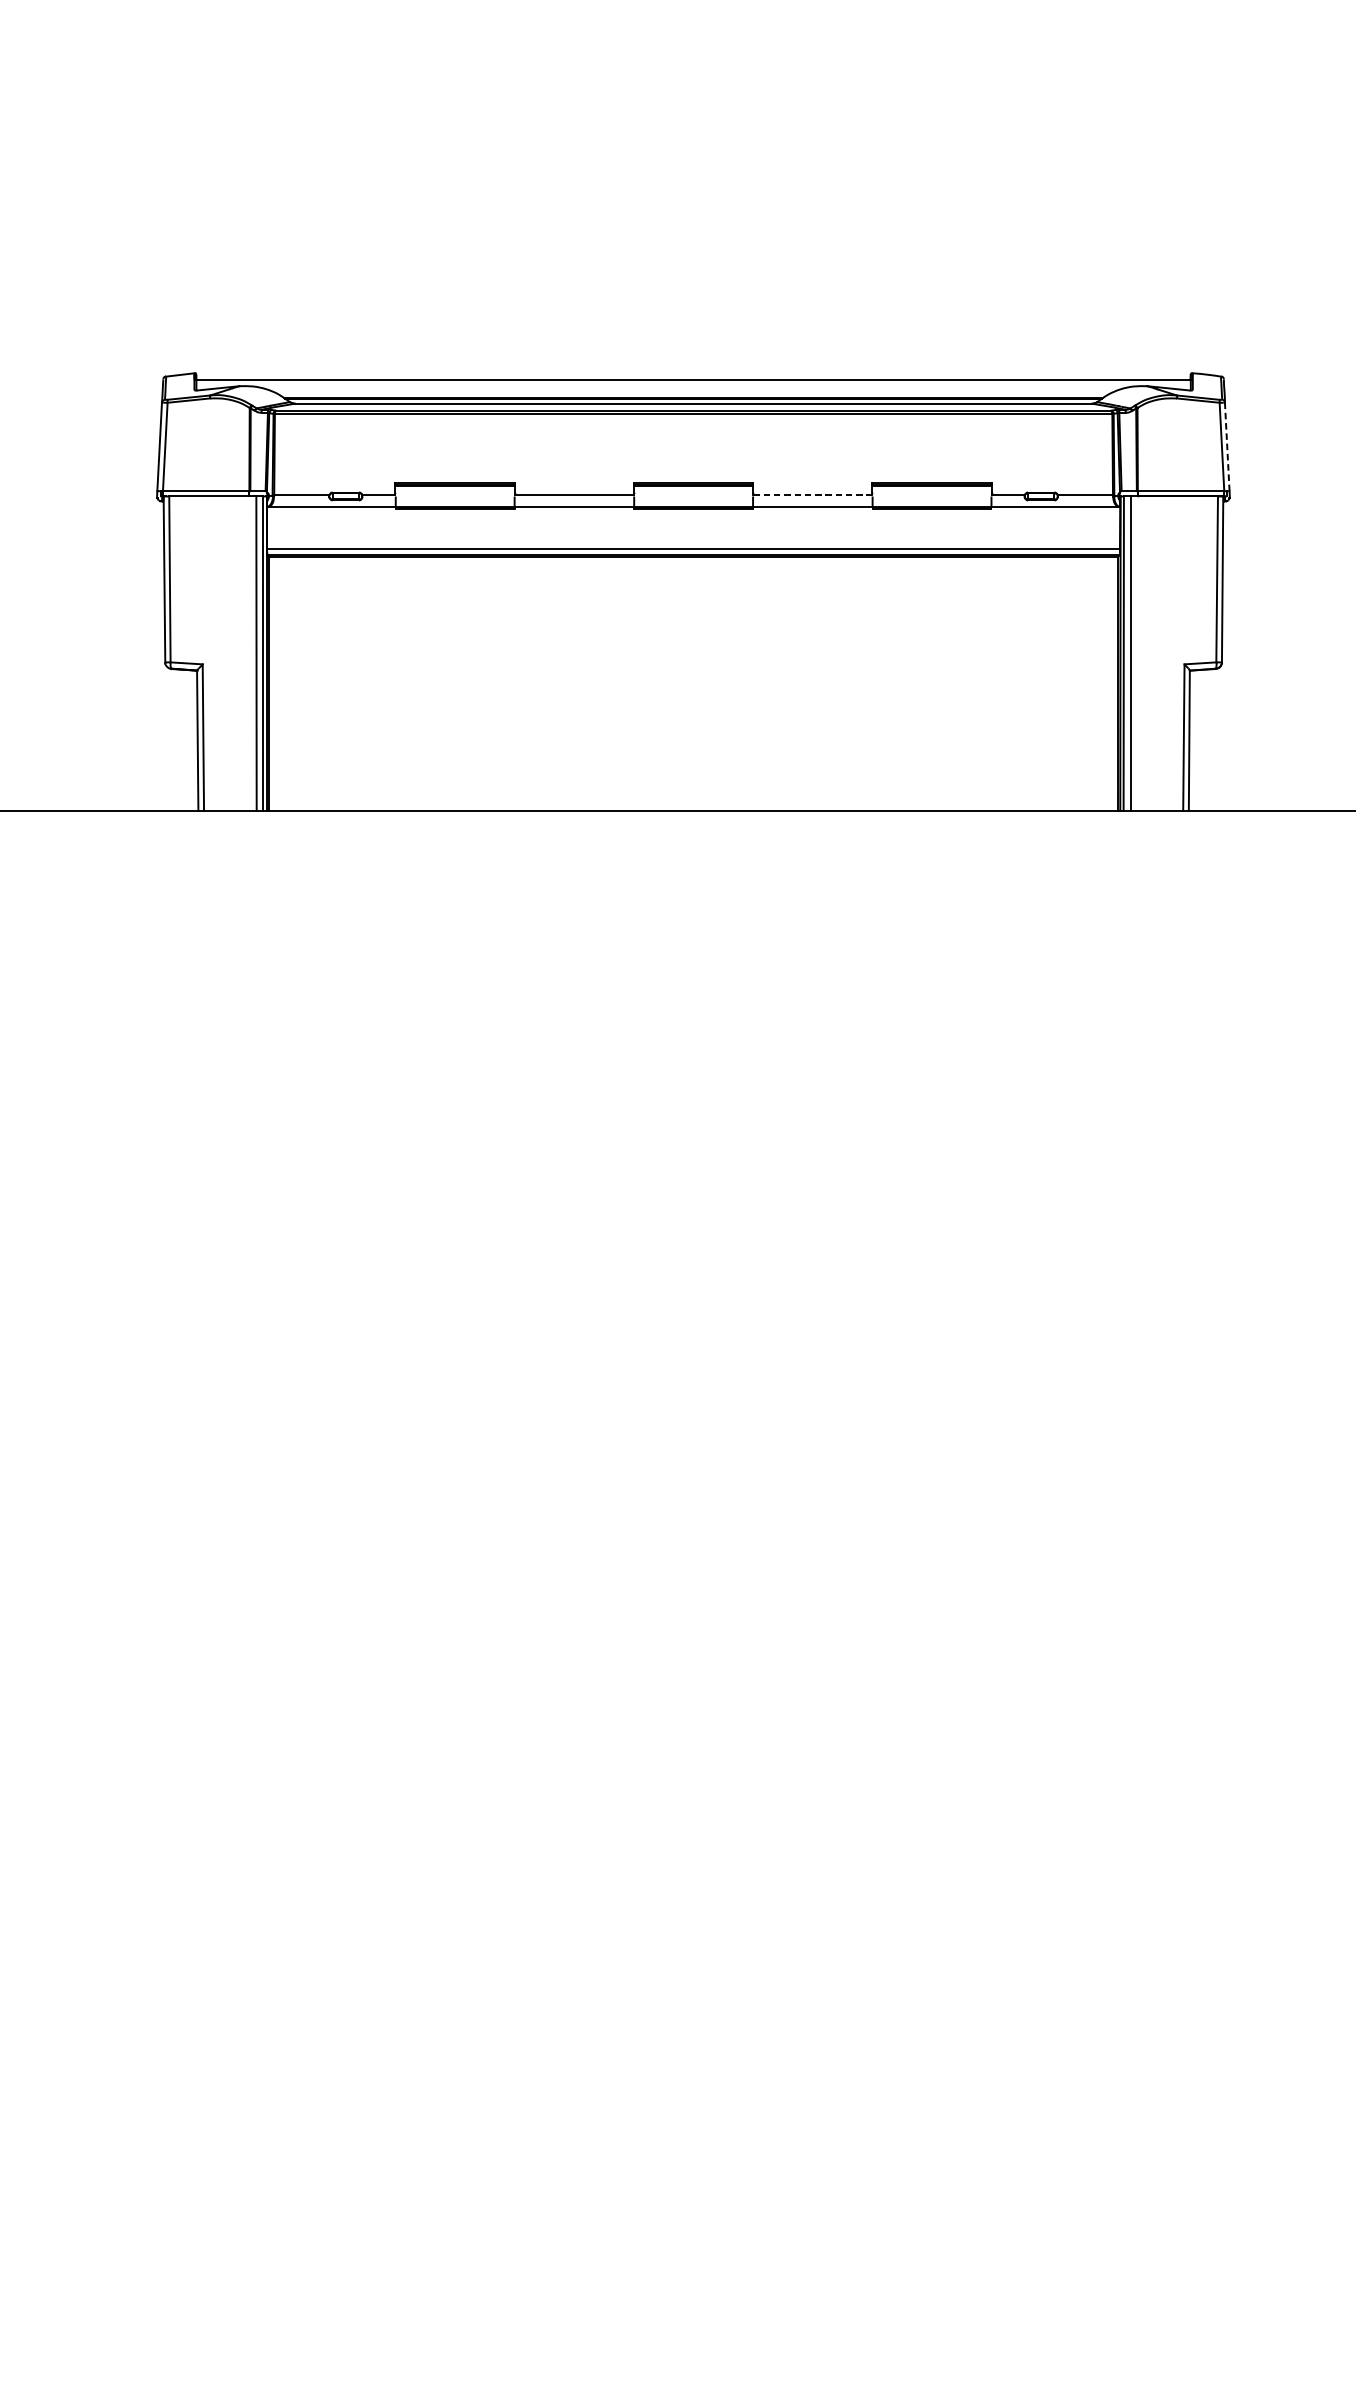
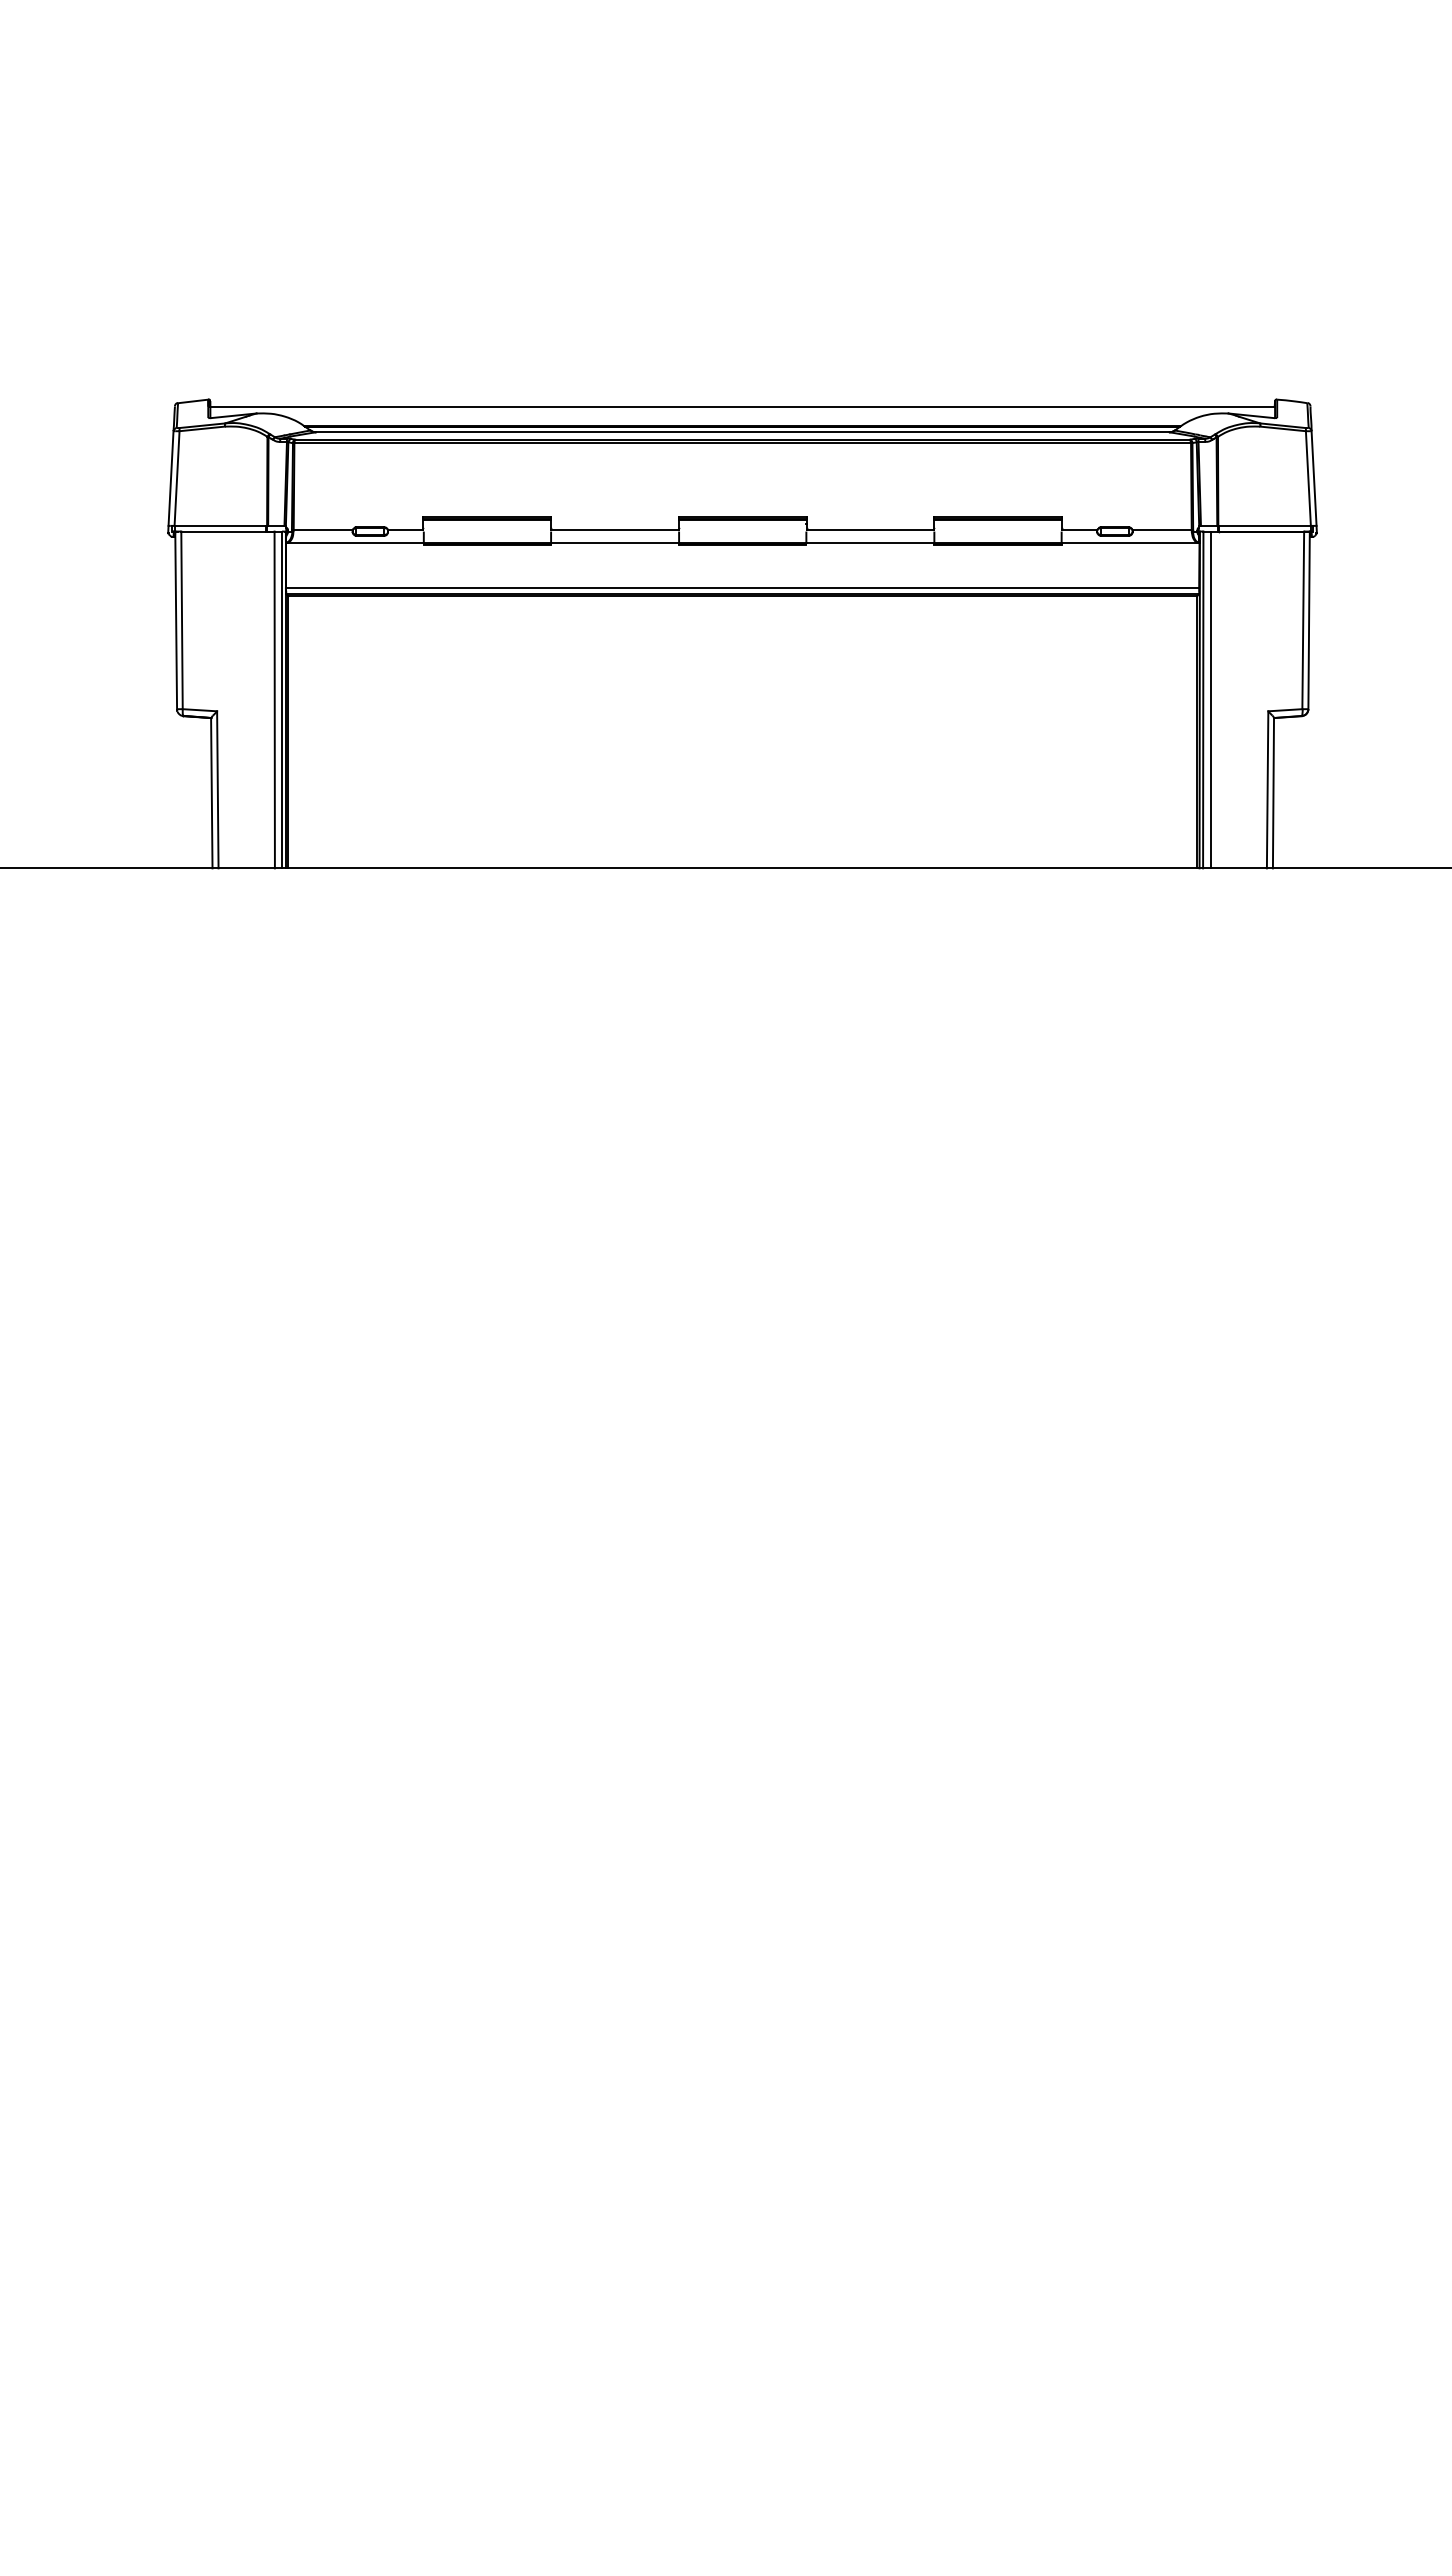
line: (1227, 446) -> (1314, 478), dashed -> solid
line: (812, 495) -> (870, 530), dashed -> solid

